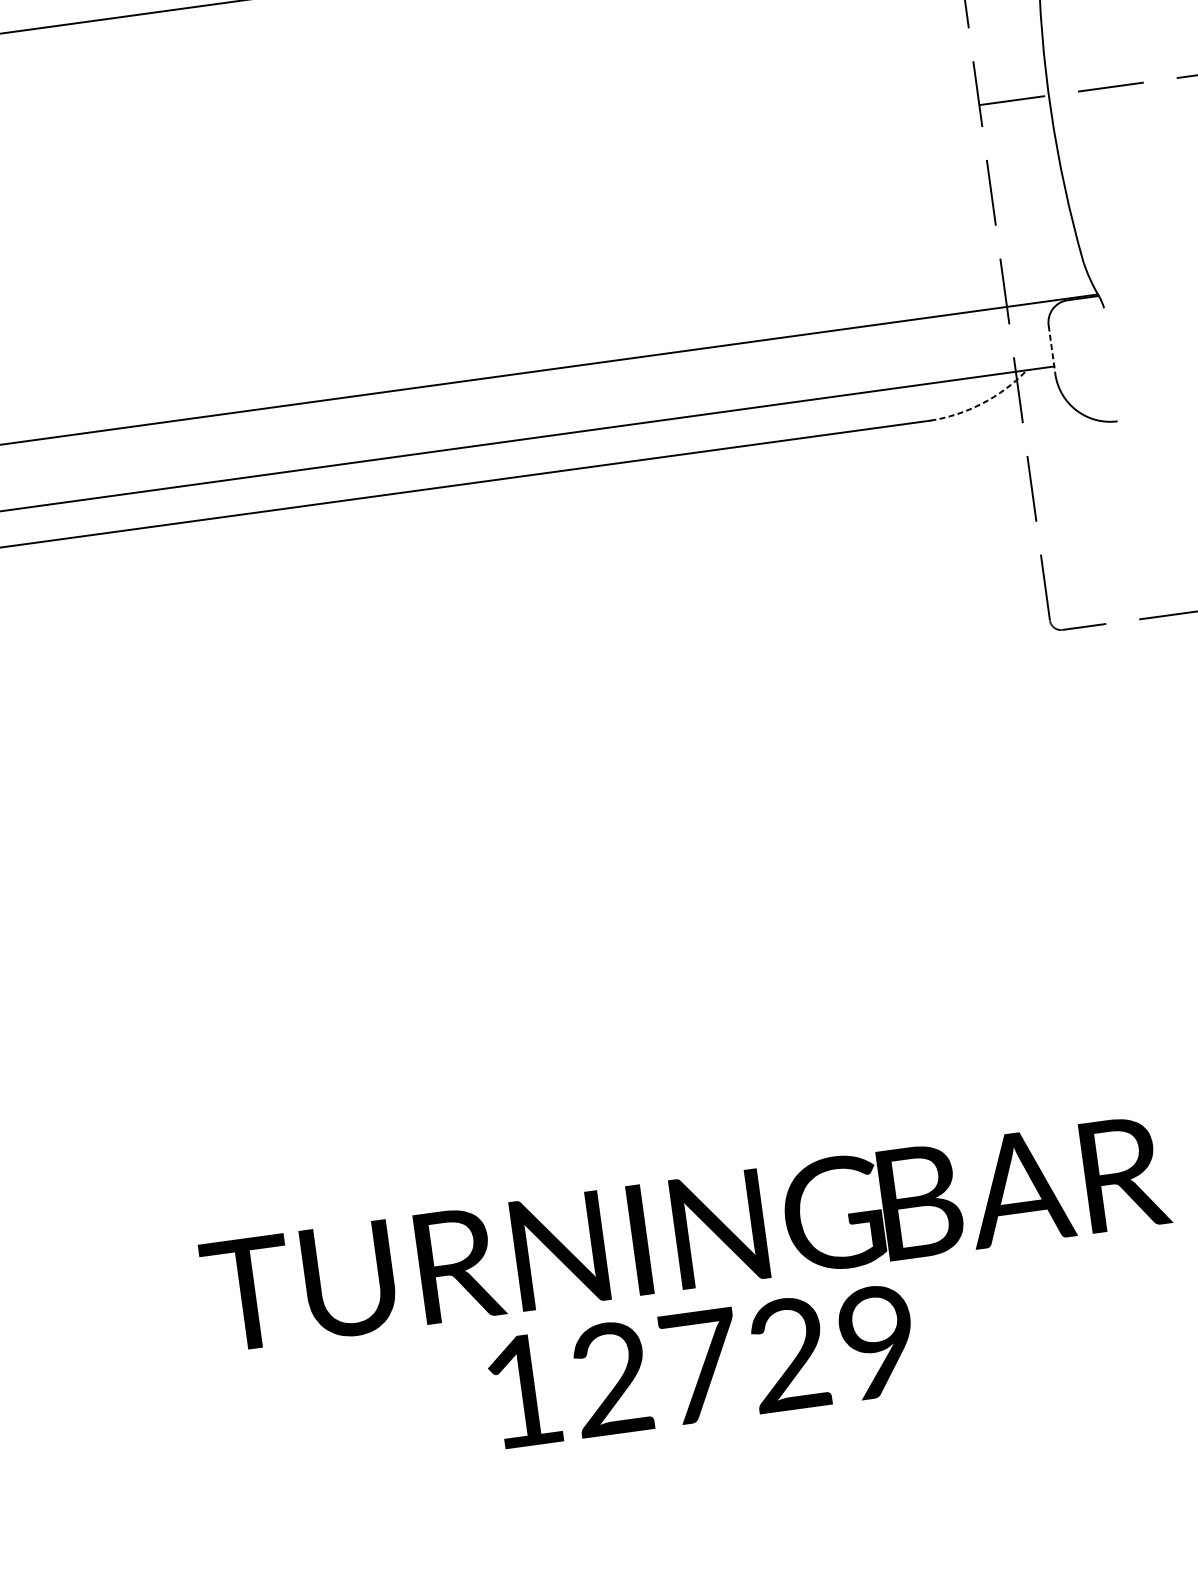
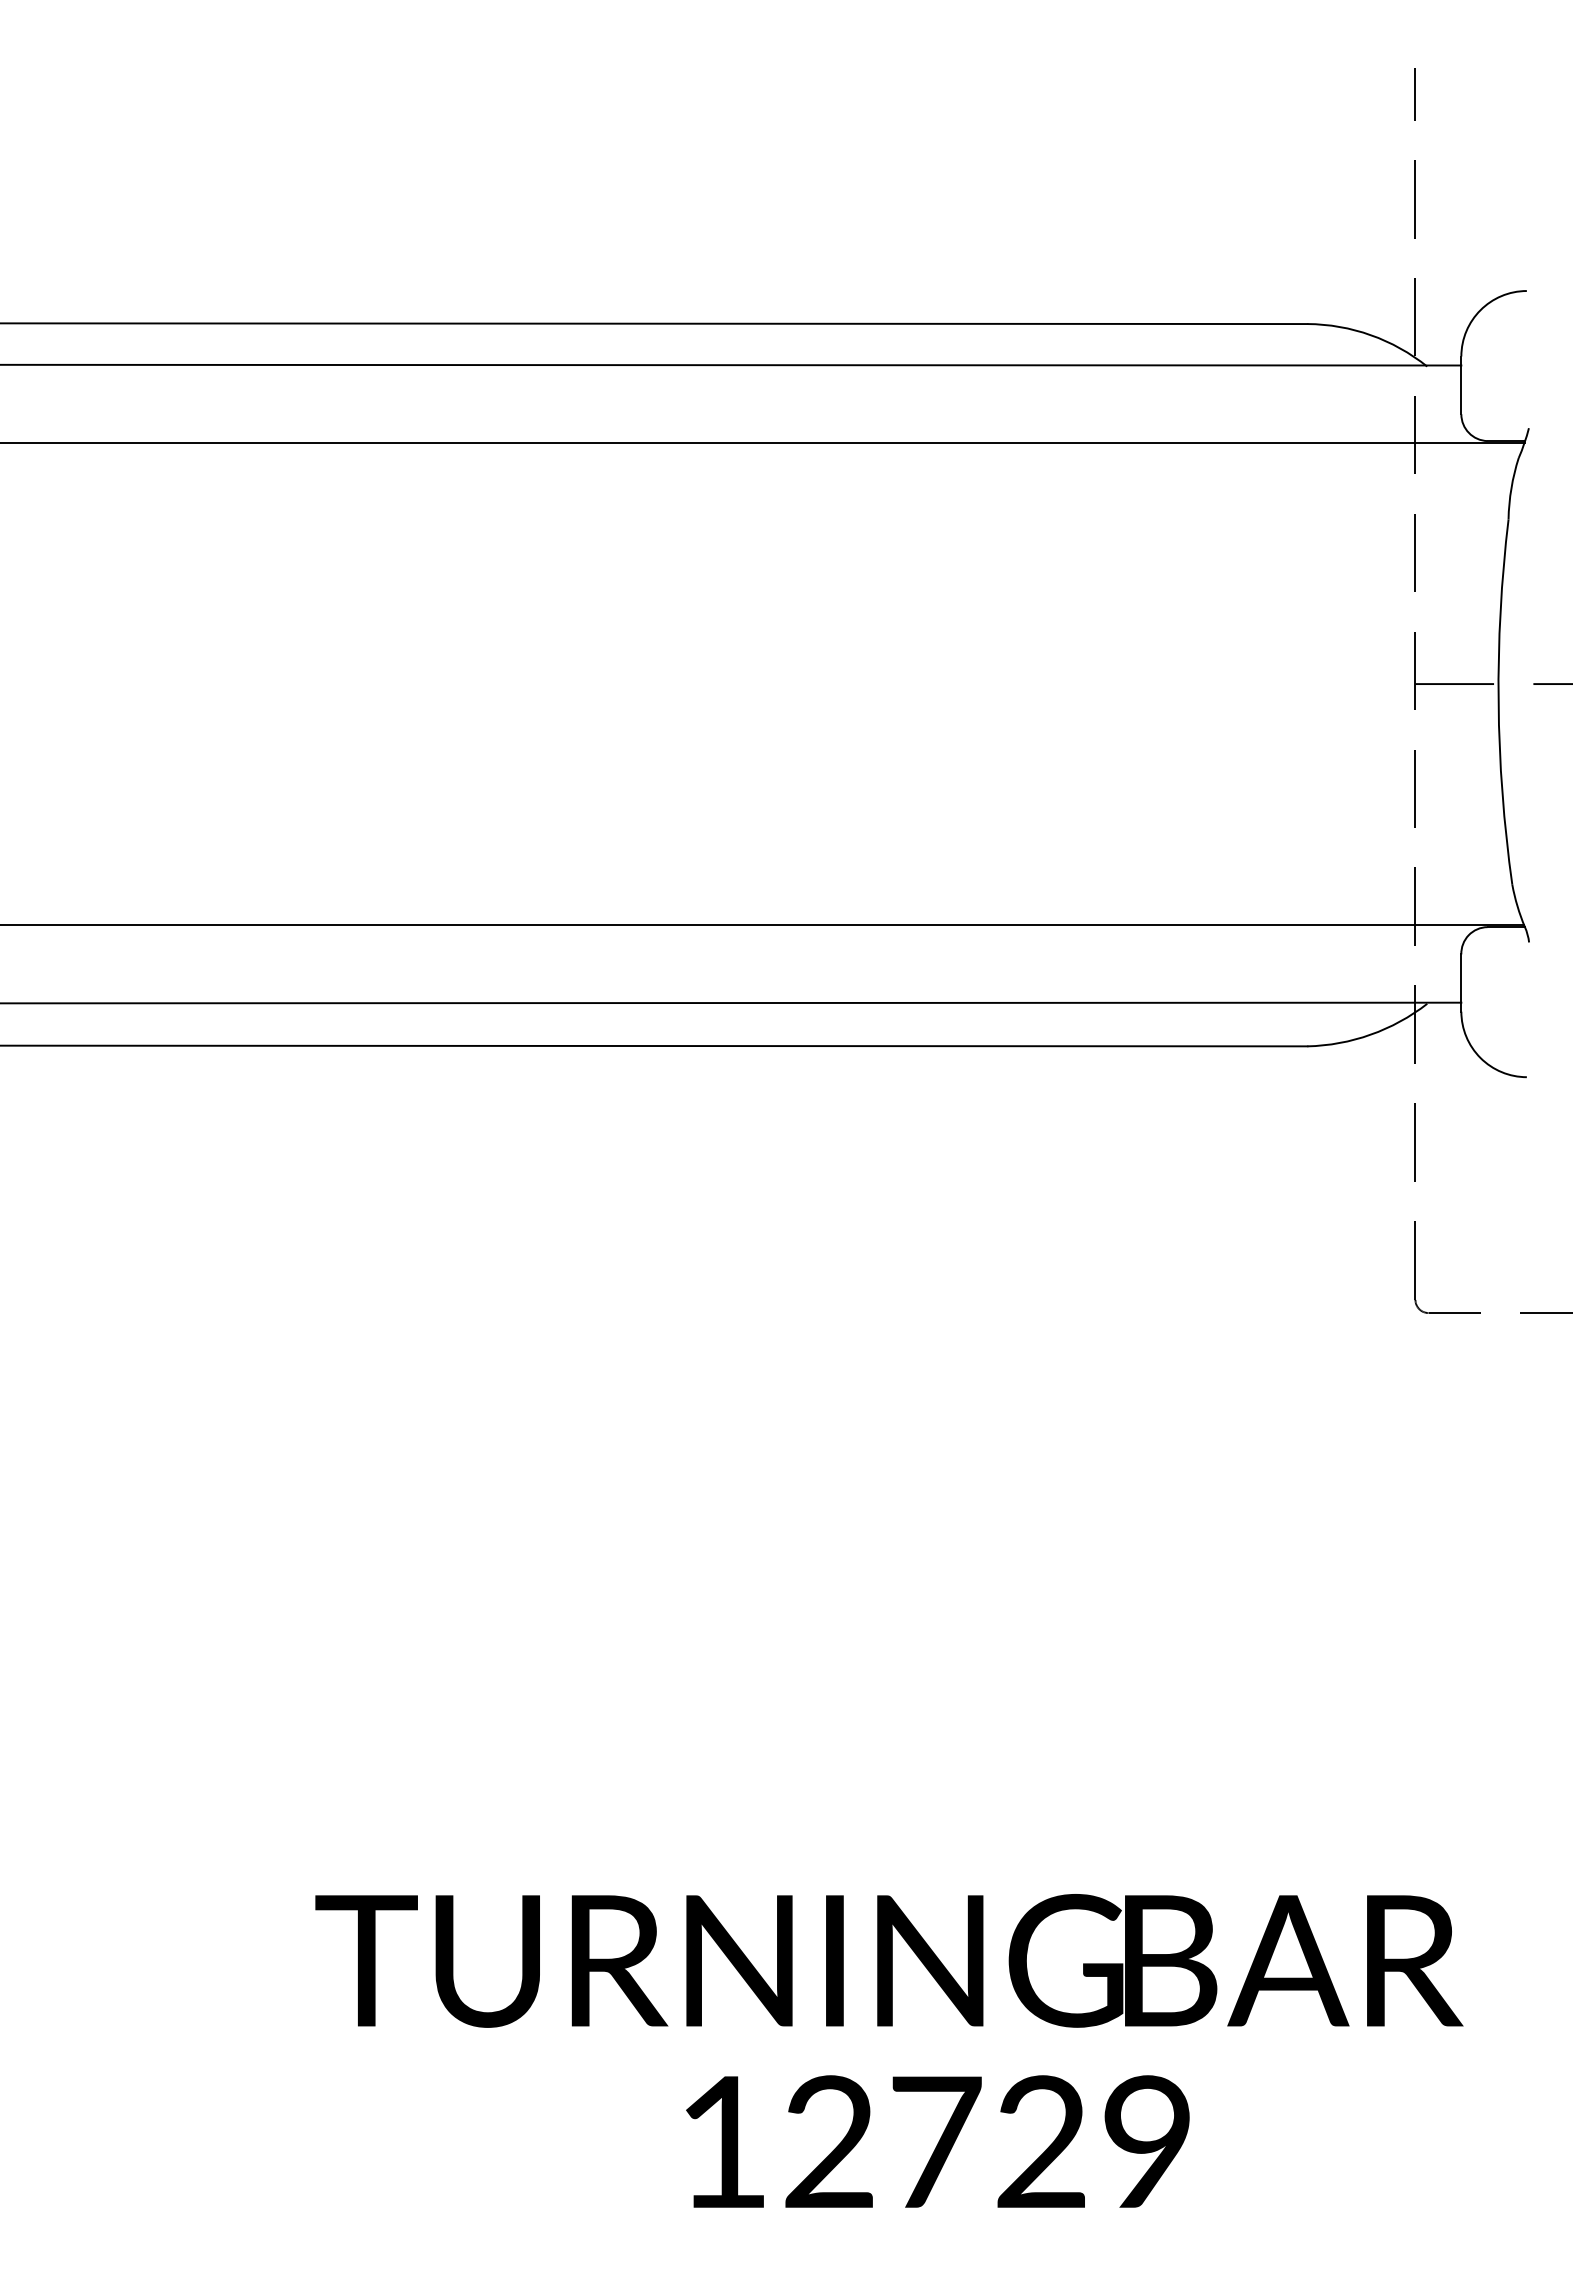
line: (1052, 349) -> (1461, 982), dashed -> solid
arc: (981, 403) -> (1370, 1034), dashed -> solid
text: (701, 1365) -> (937, 2141), moved

